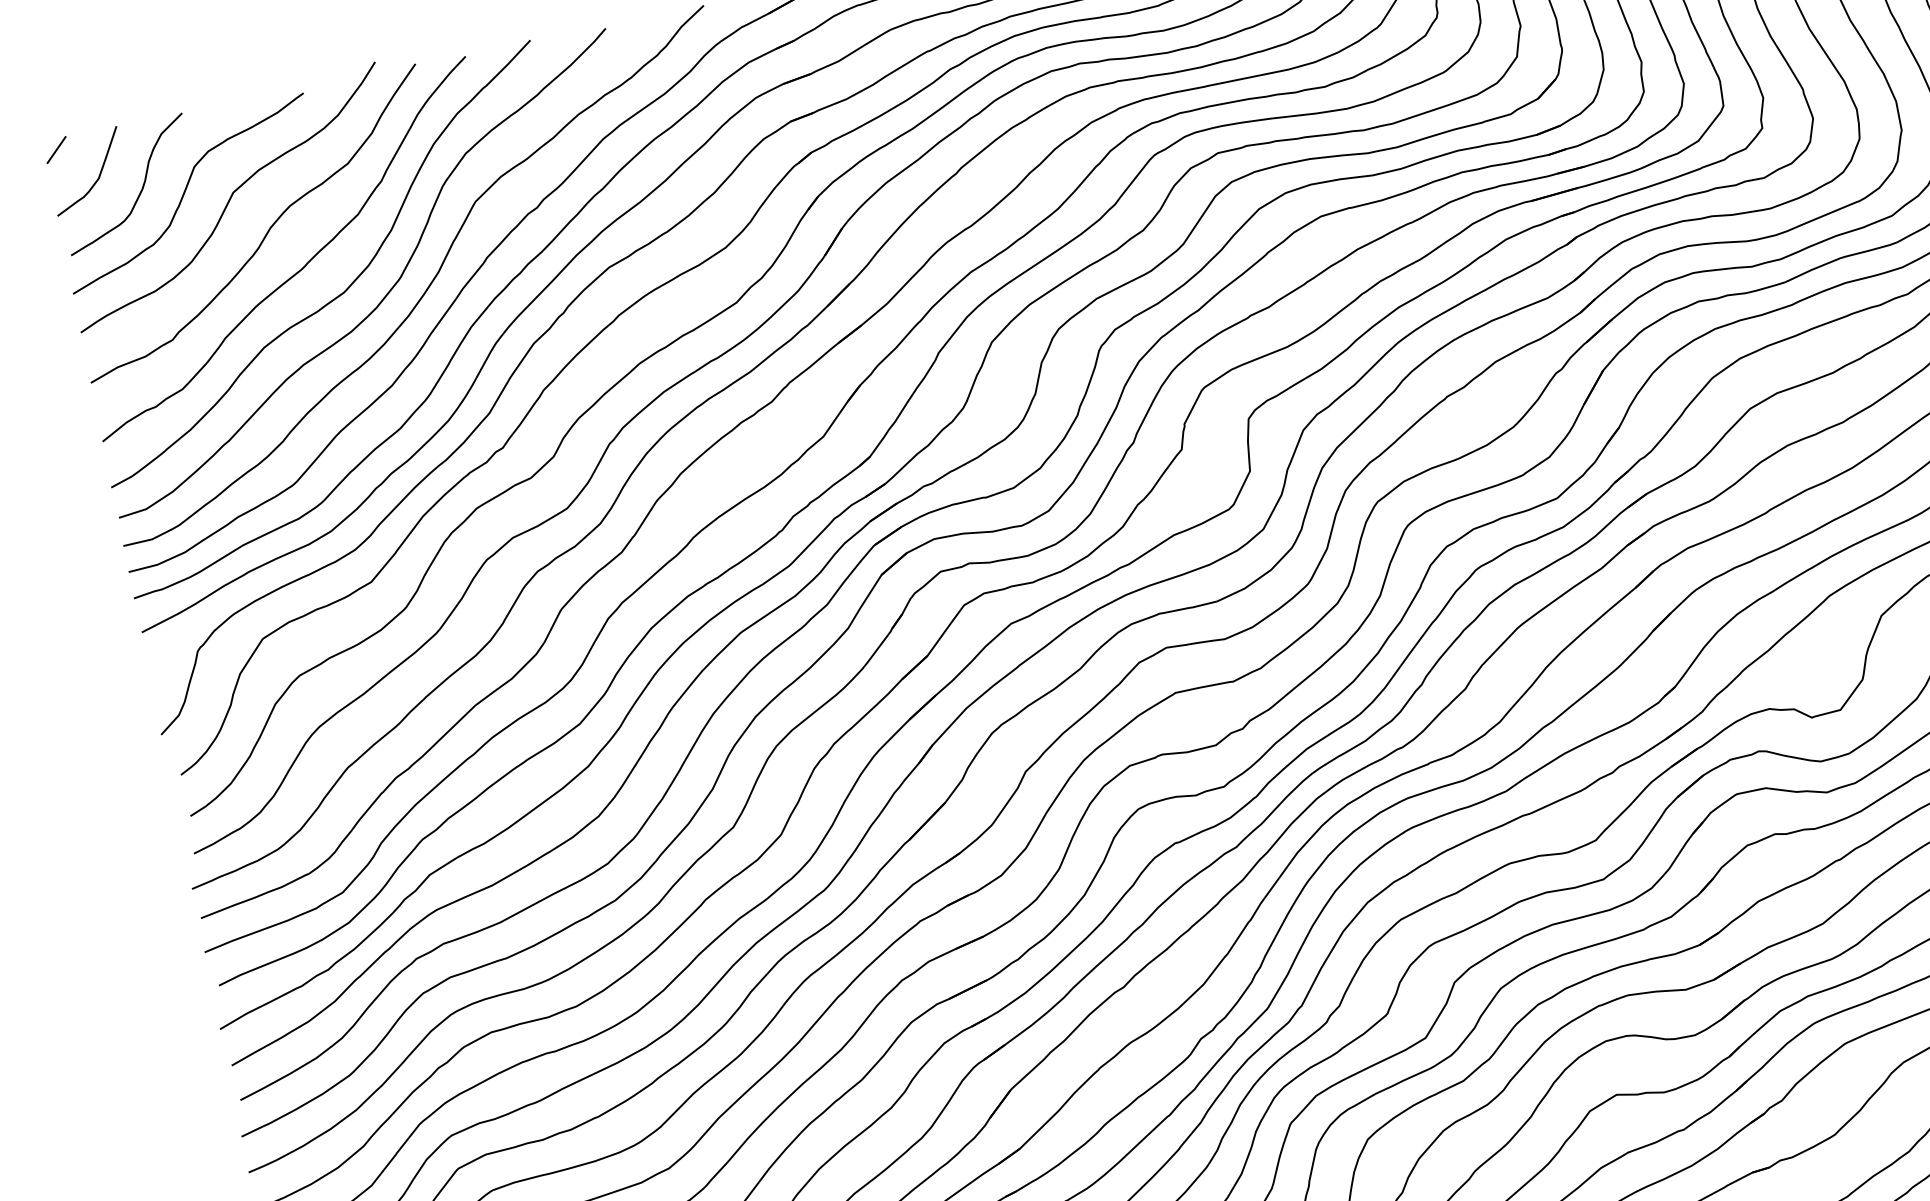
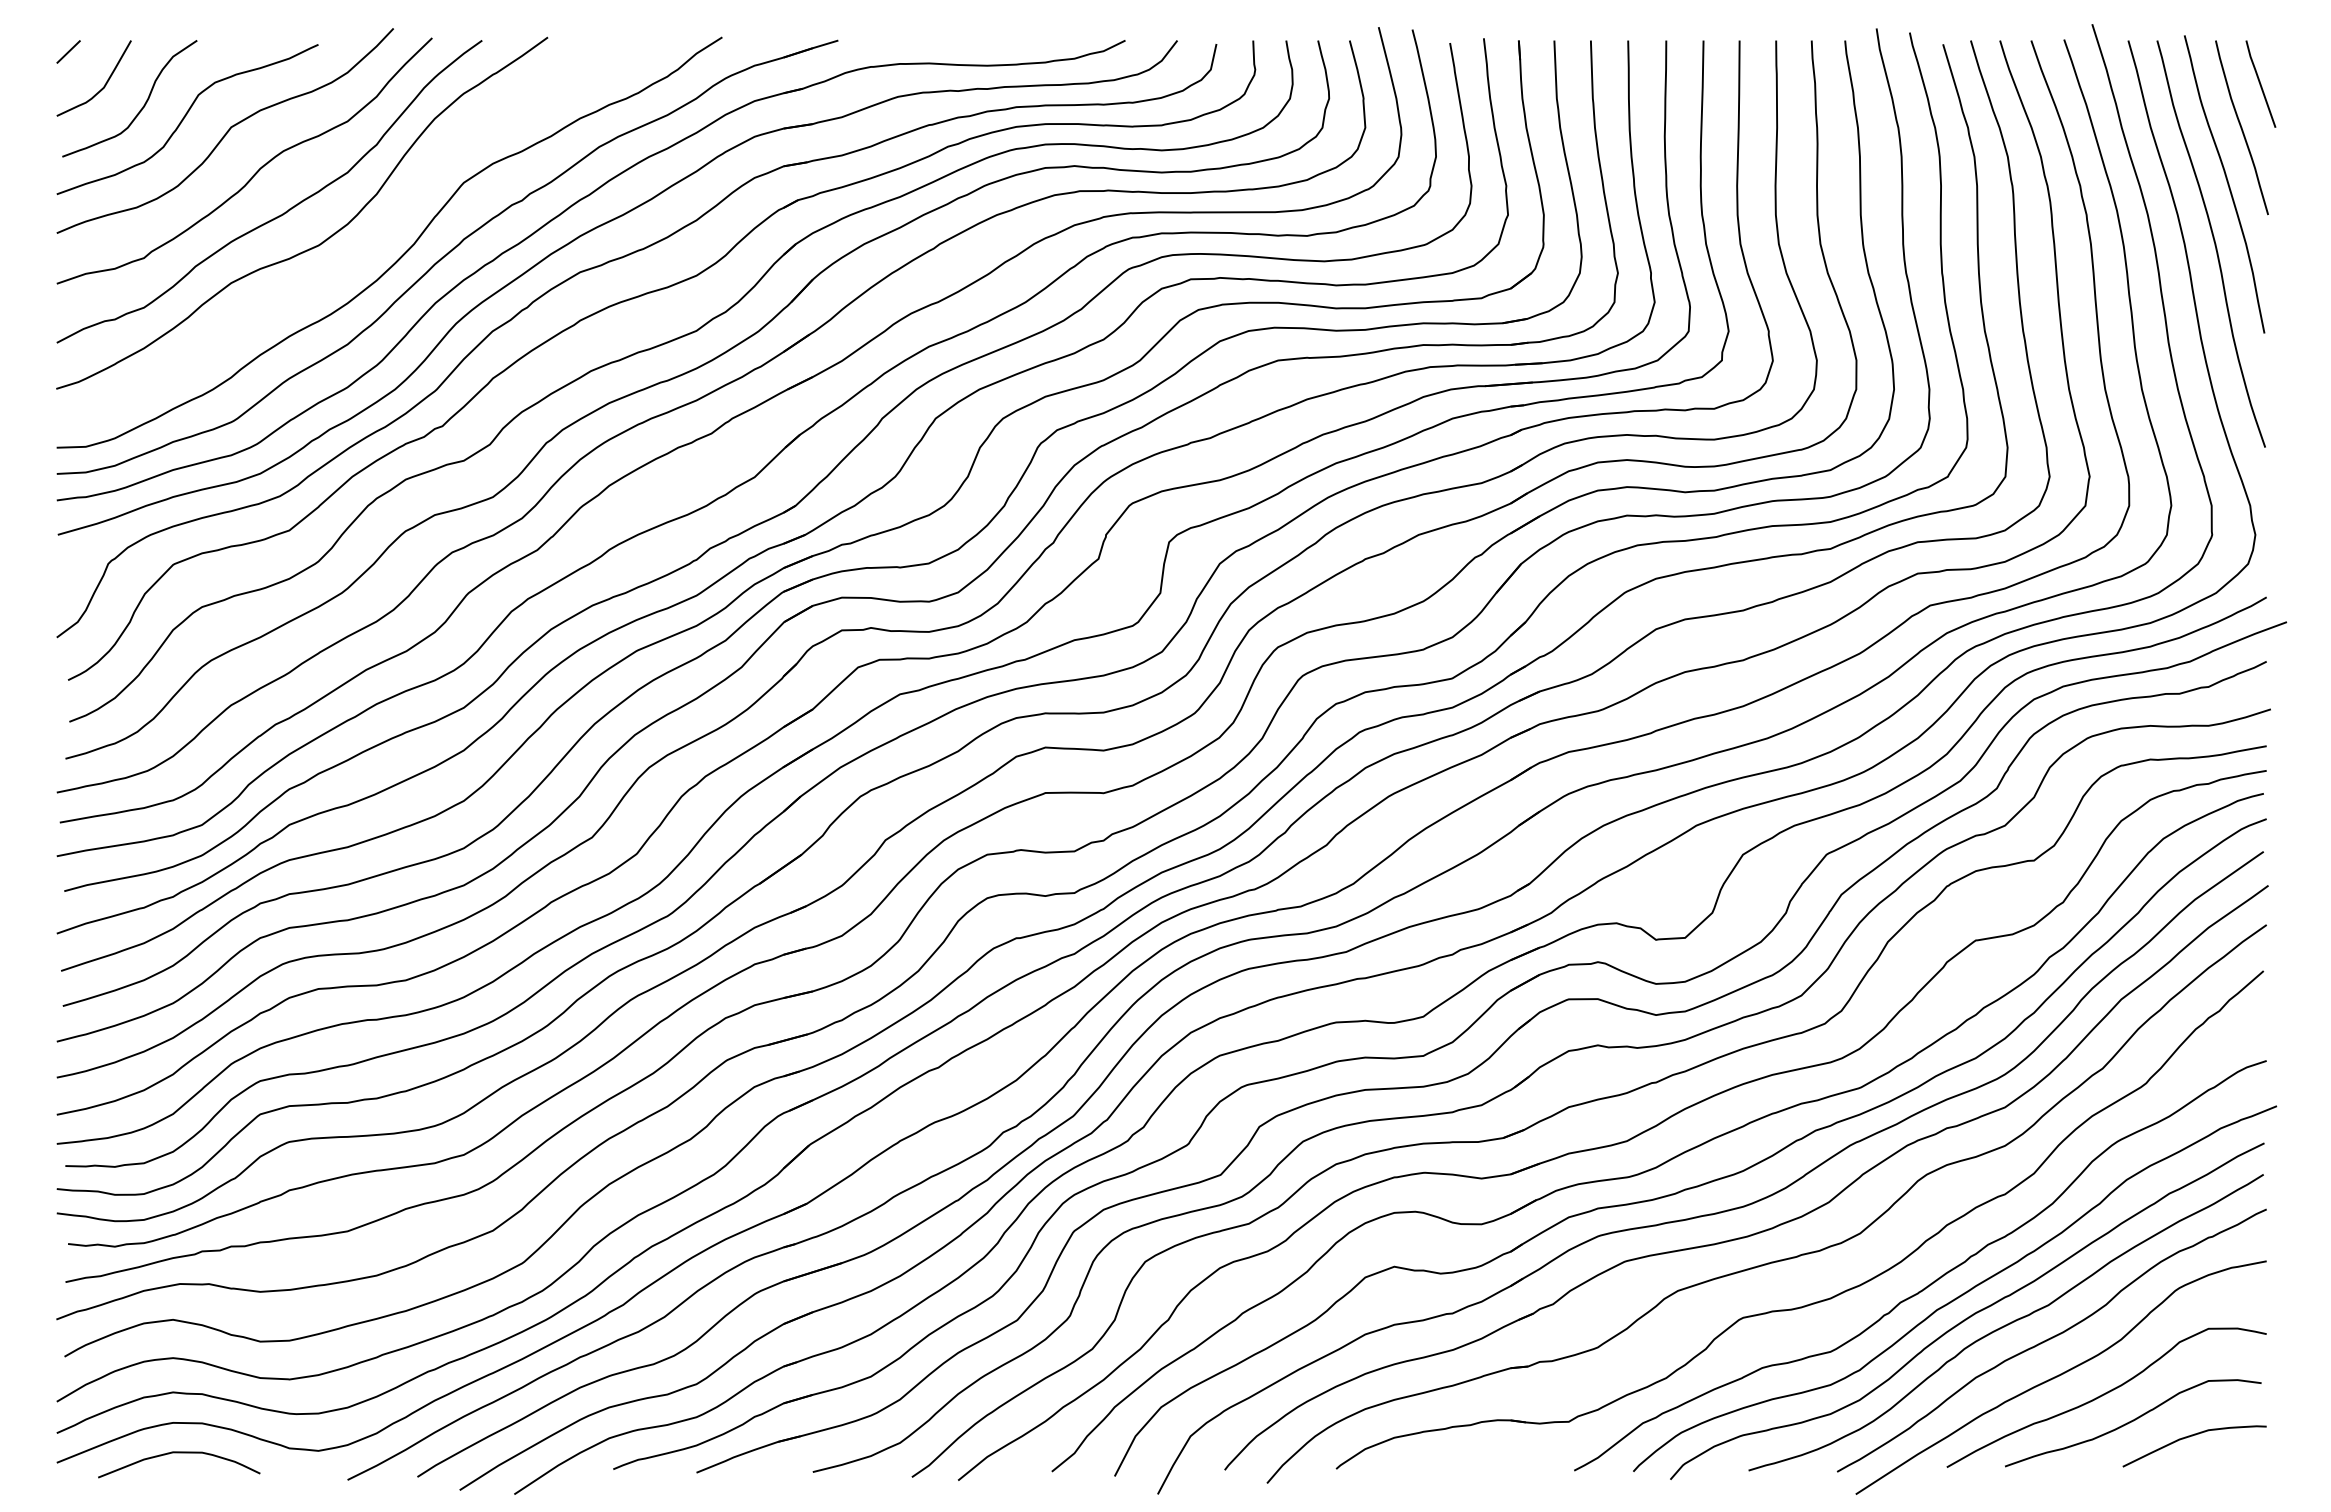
curve: (385, 294) -> (358, 255), removed

